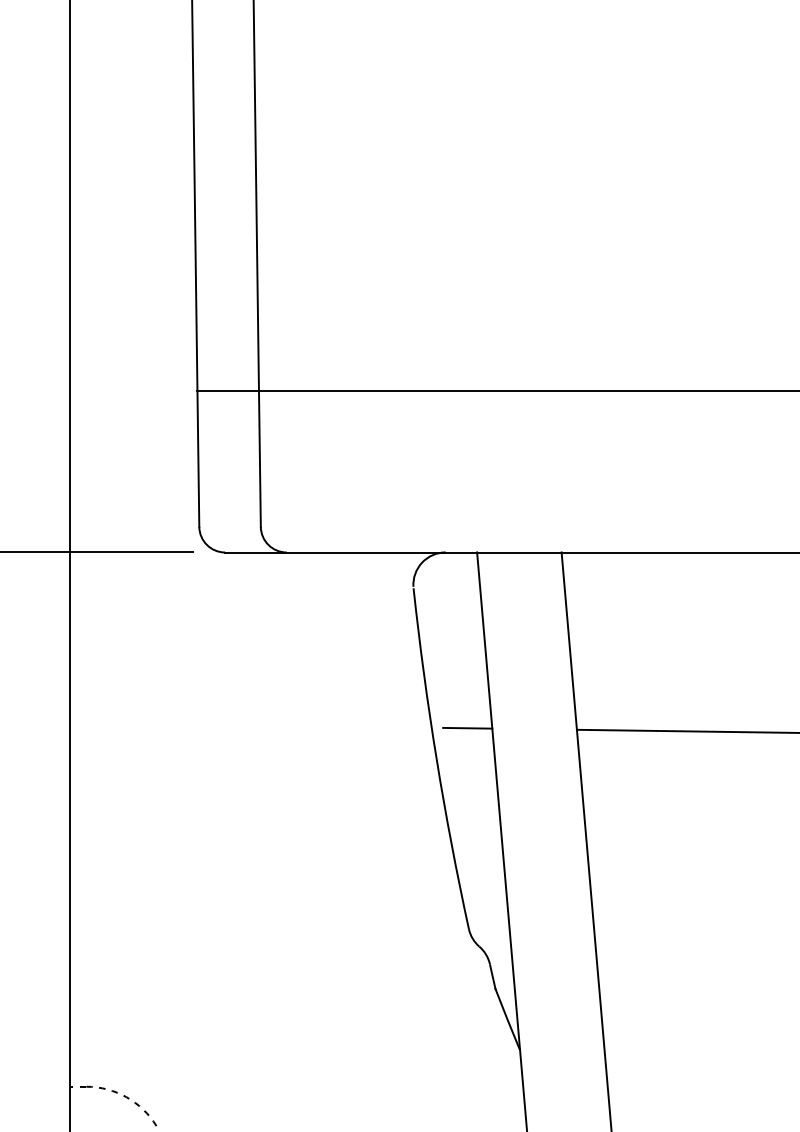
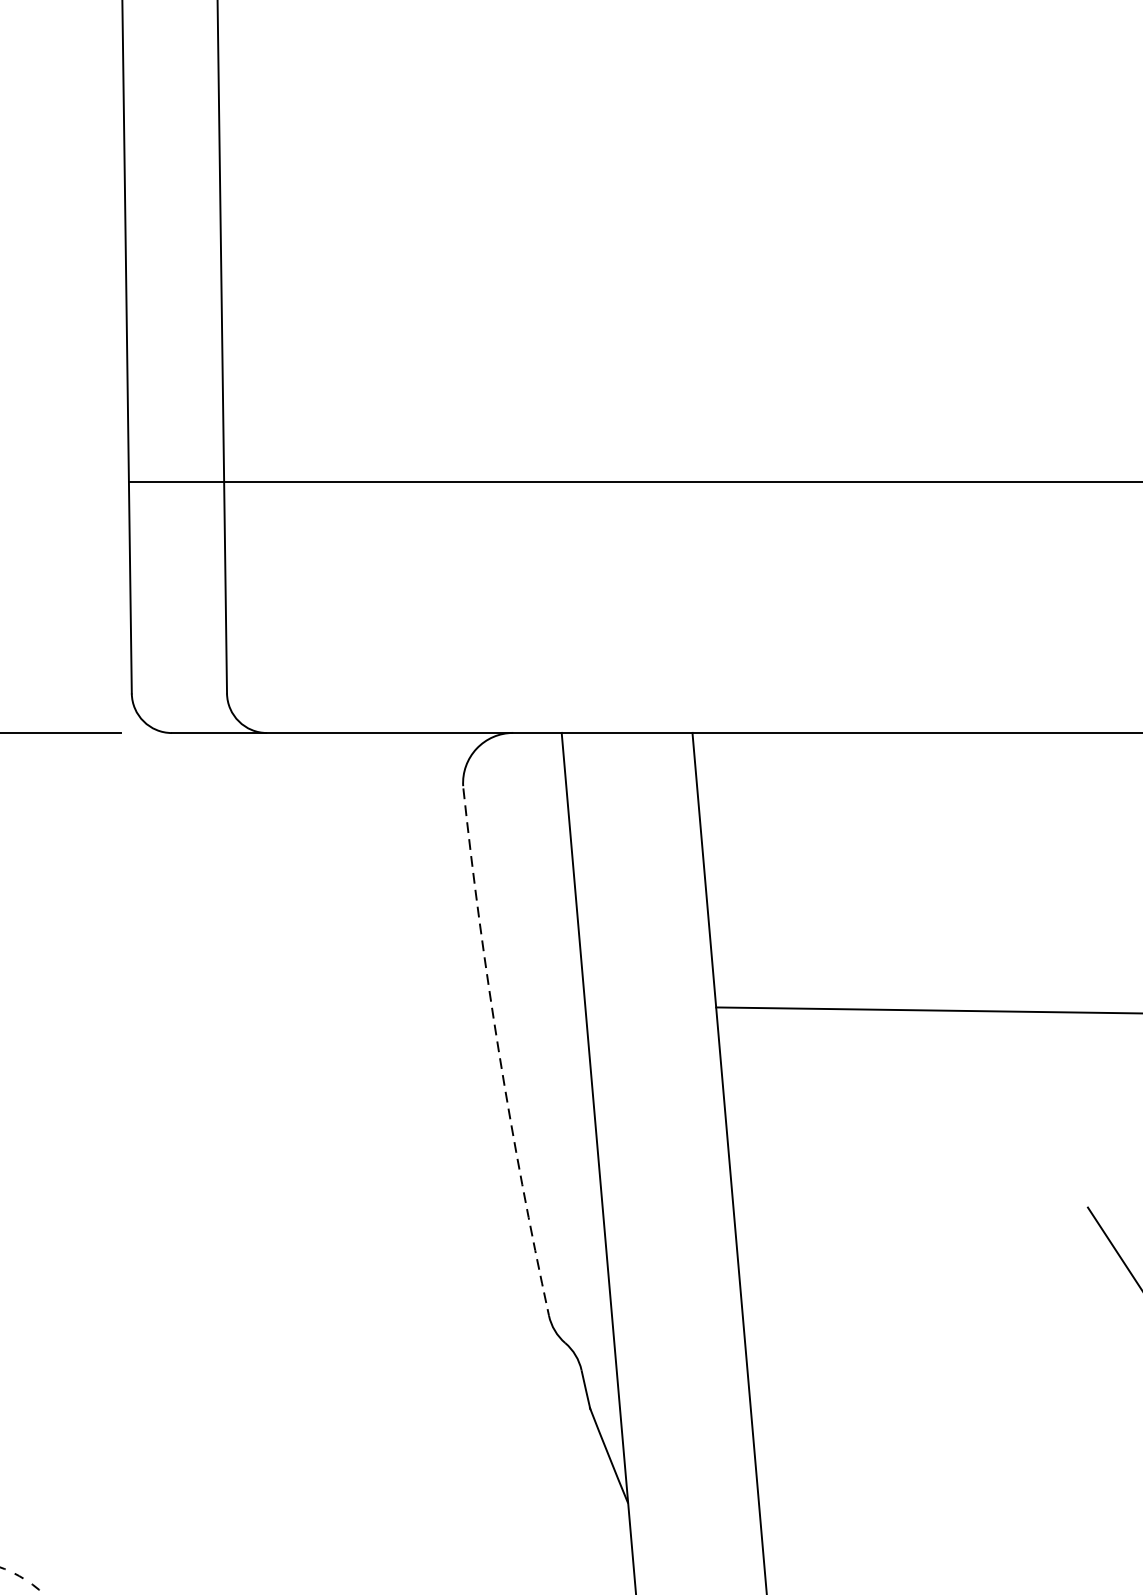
line: (467, 727) -> (546, 1003), removed
arc: (436, 759) -> (498, 1053), solid -> dashed

